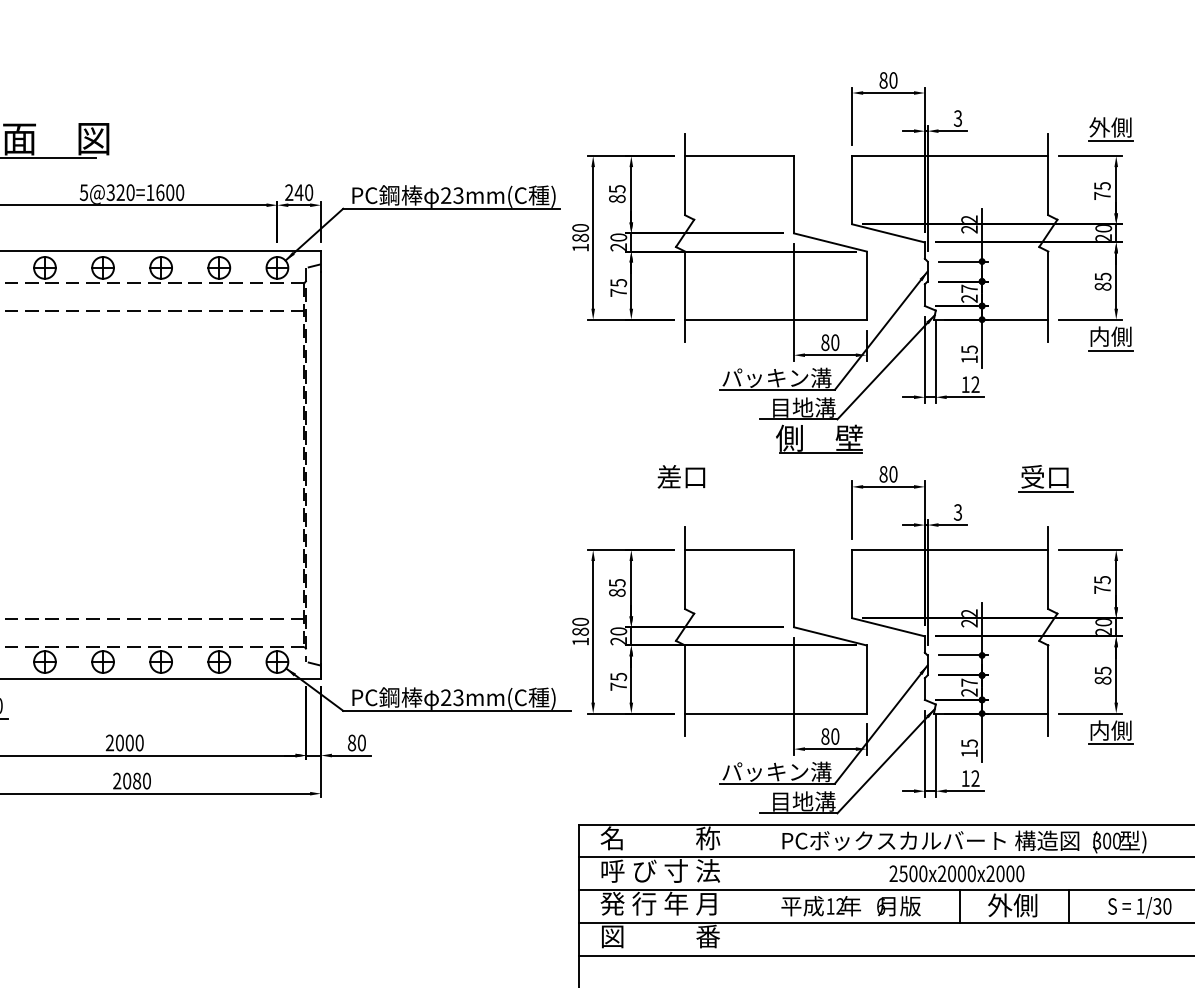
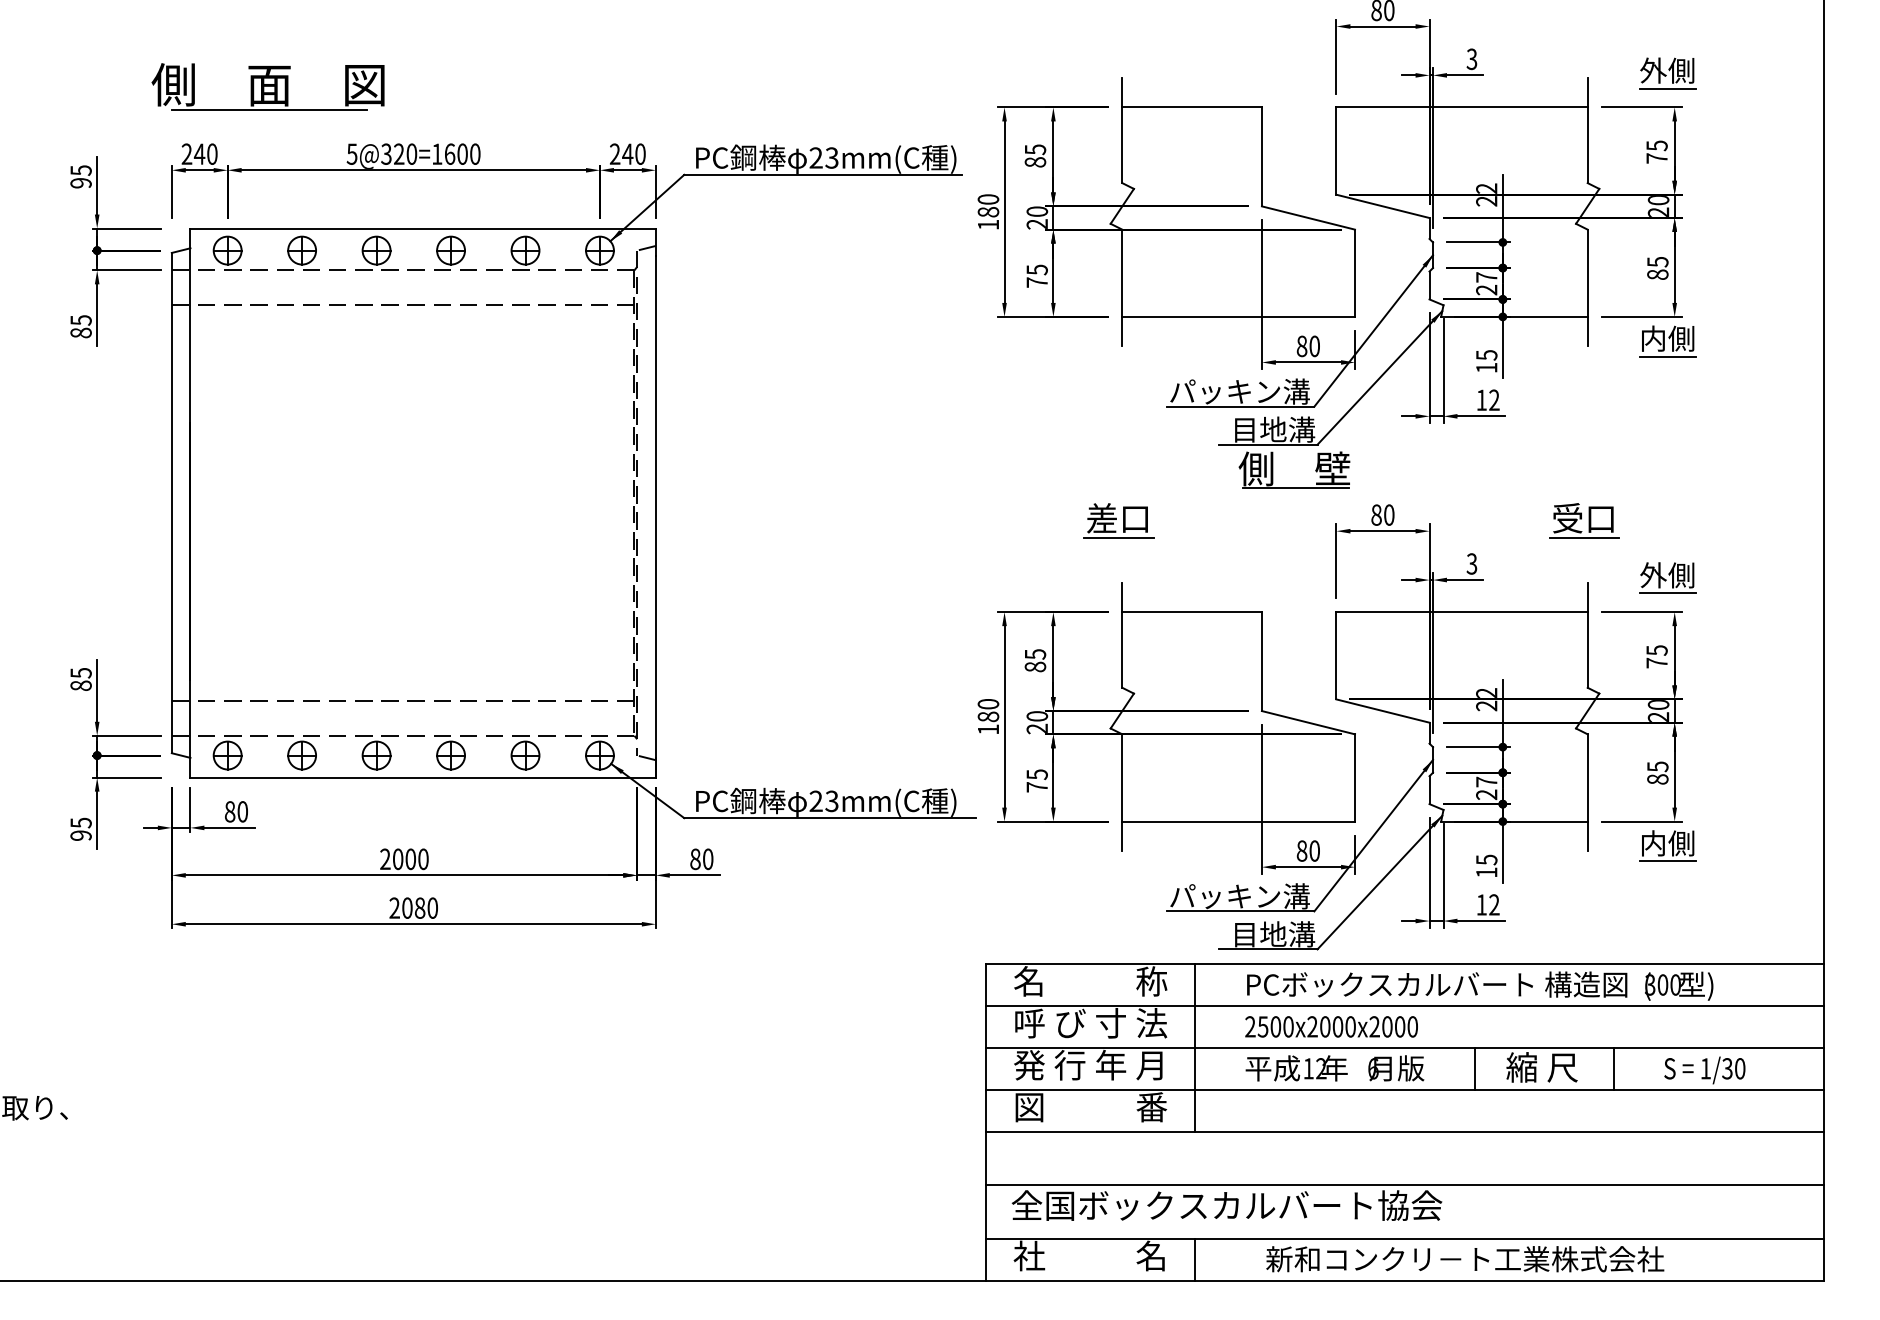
line: (682, 492) -> (1118, 538), added
part: (1110, 523) -> (1667, 577), added
text: (956, 873) -> (1331, 1026), moved
line: (742, 889) -> (1195, 1047), added
text: (1012, 905) -> (1541, 1067), 外側 -> 縮 尺

